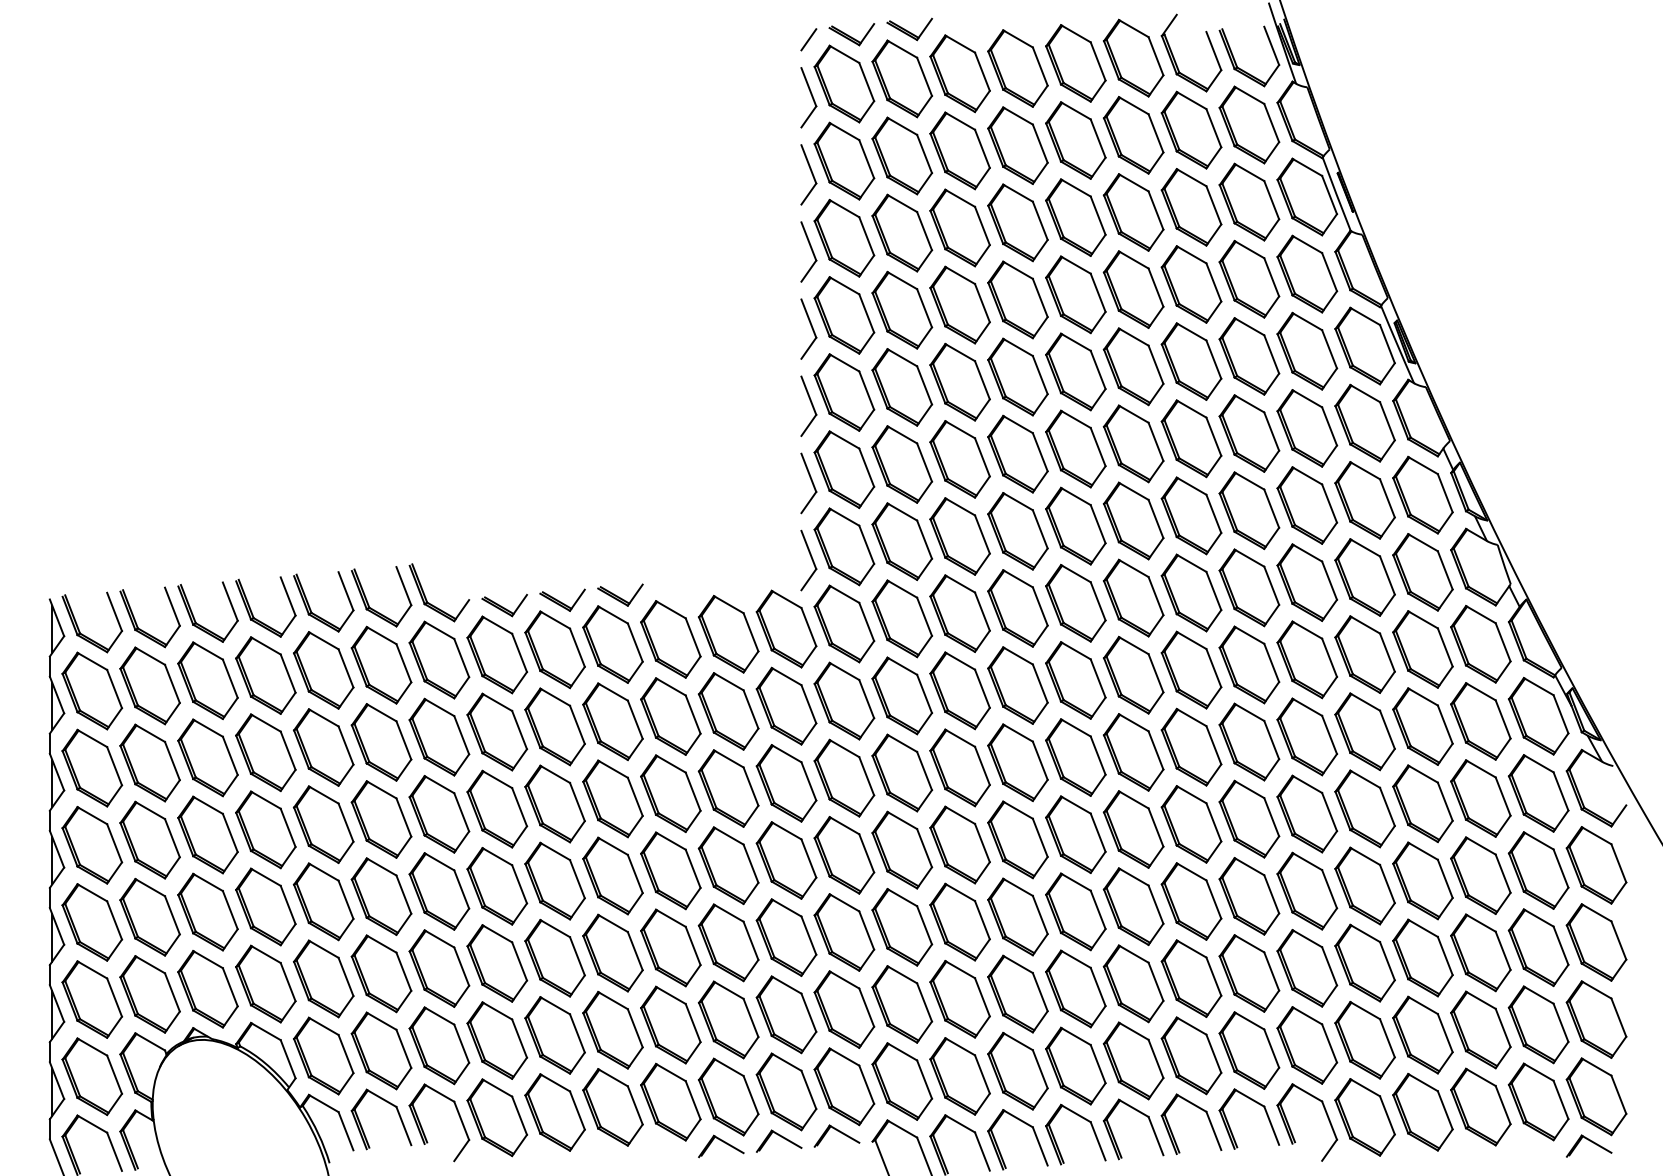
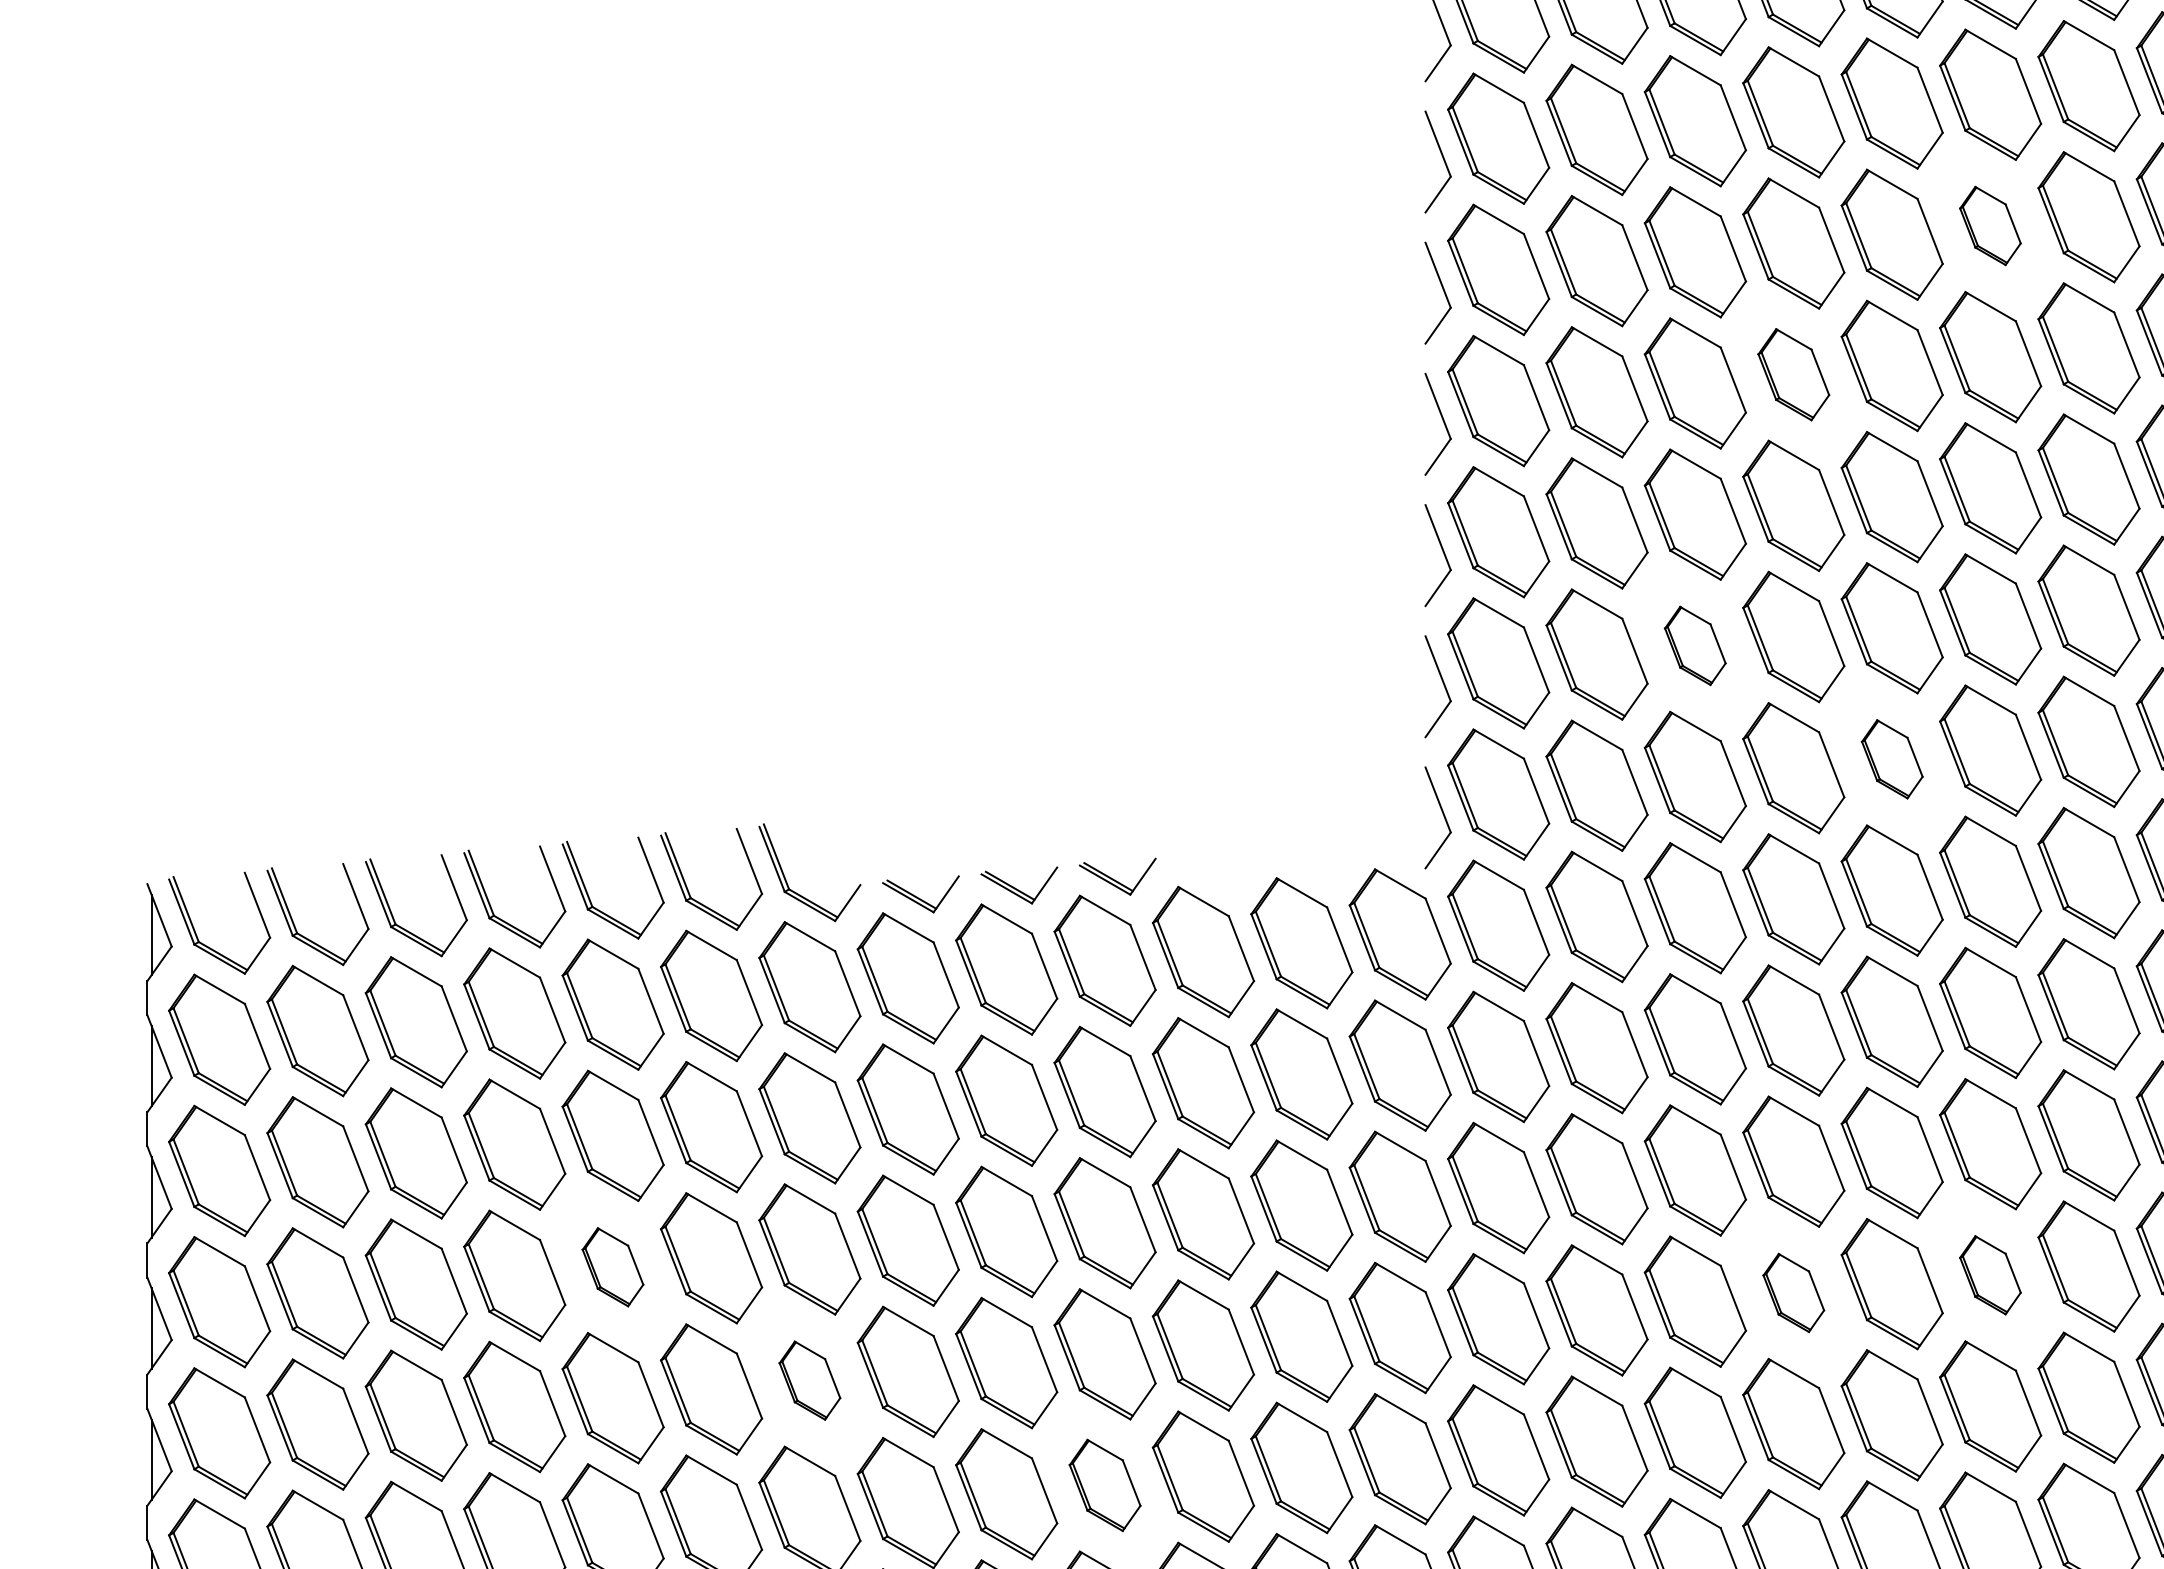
part: (1133, 212) -> (1990, 225), size x0.6
part: (1017, 299) -> (1792, 373), size x0.7
part: (959, 459) -> (1694, 646), size x0.6
part: (1075, 525) -> (1891, 758), size x0.6
part: (323, 824) -> (612, 1266), size x0.6
part: (1133, 829) -> (1990, 1275), size x0.6
part: (1017, 839) -> (1792, 1292), size x0.6
part: (439, 891) -> (810, 1380), size x0.6
part: (612, 952) -> (1104, 1484), size x0.7

